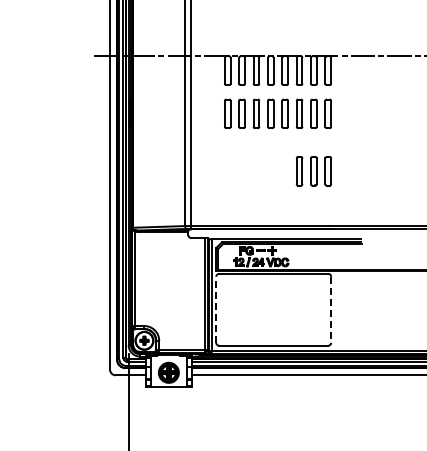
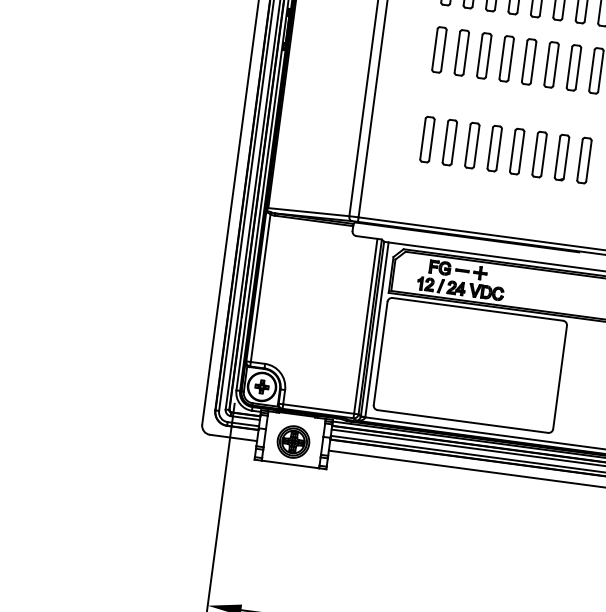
part: (256, 171) -> (472, 145), added
line: (216, 309) -> (381, 353), dashed -> solid
line: (331, 310) -> (560, 378), dashed -> solid

